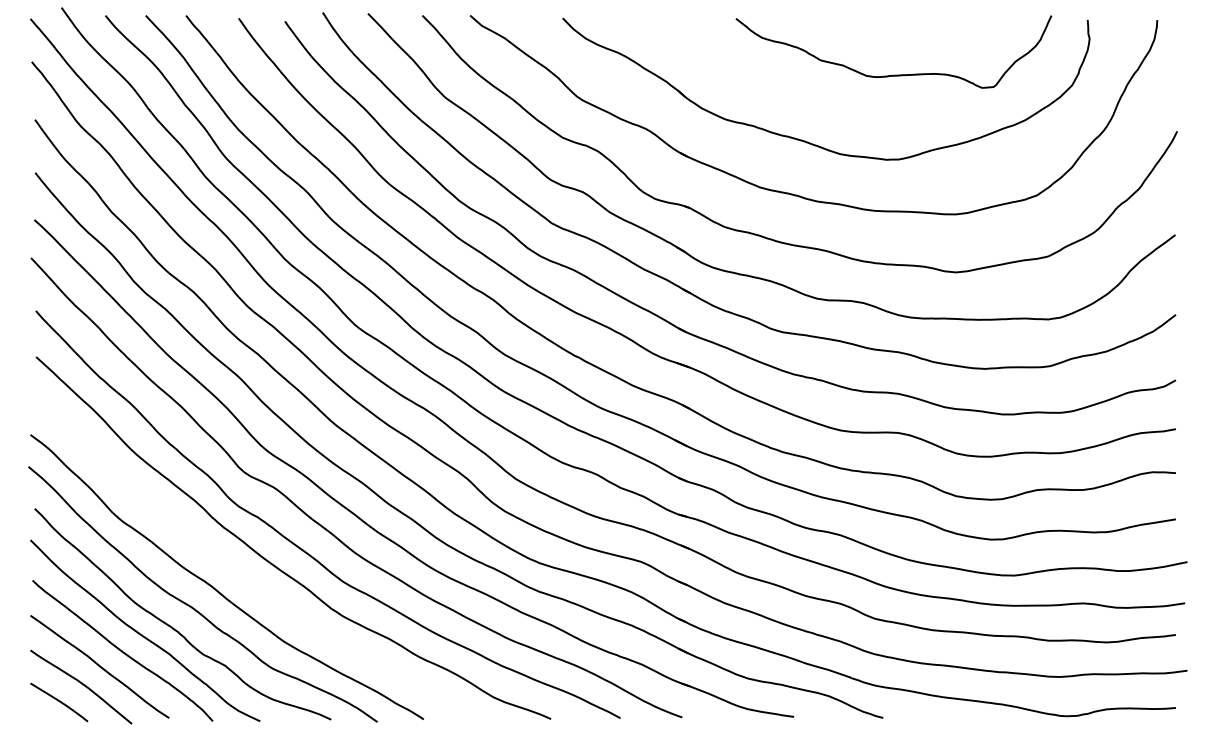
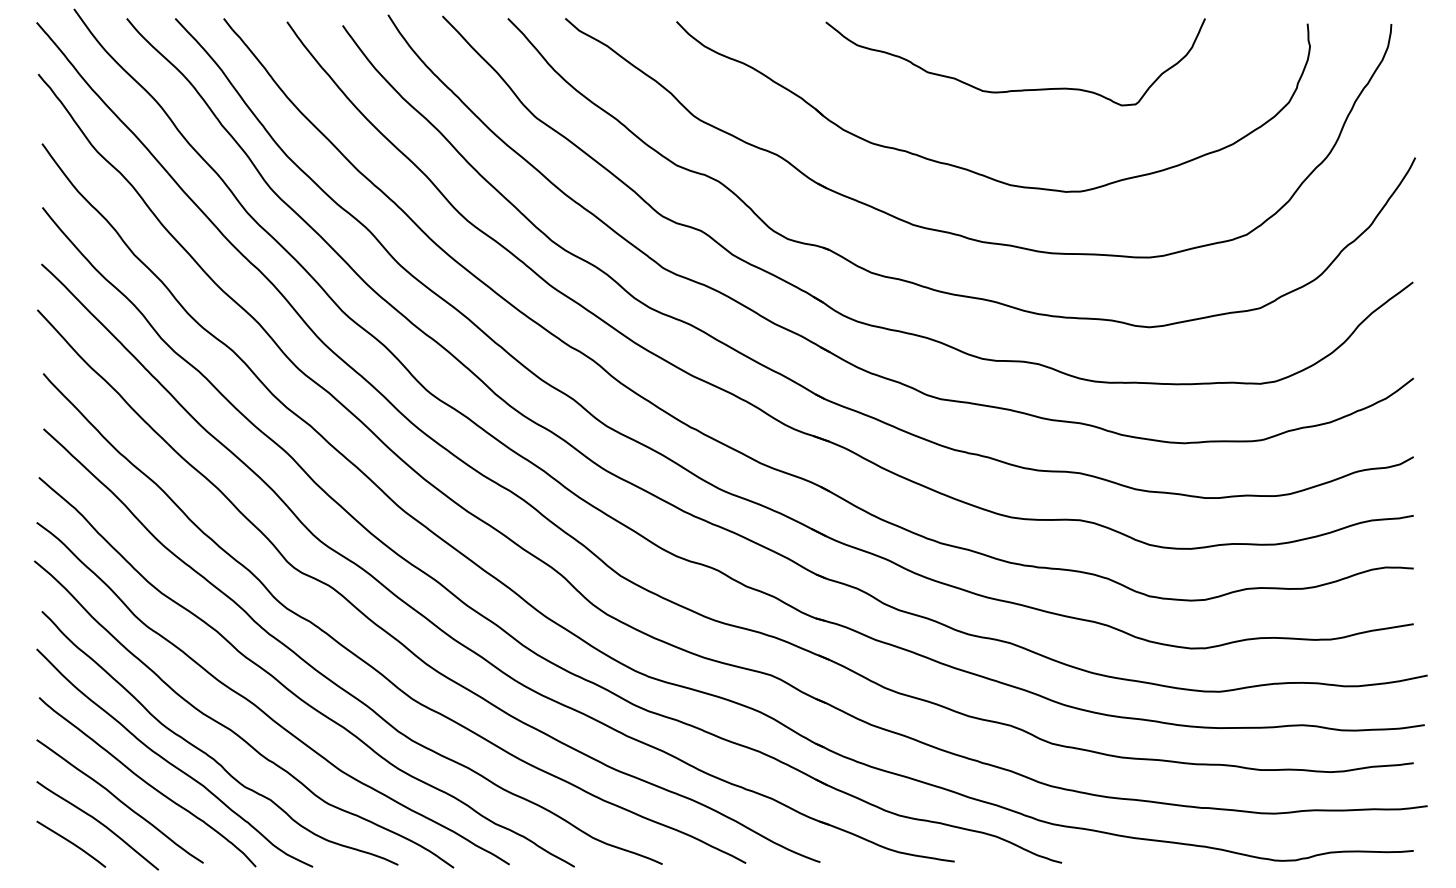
curve: (895, 74) -> (1017, 89), moved
curve: (242, 574) -> (291, 690), added

